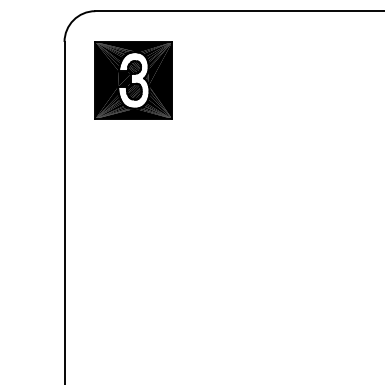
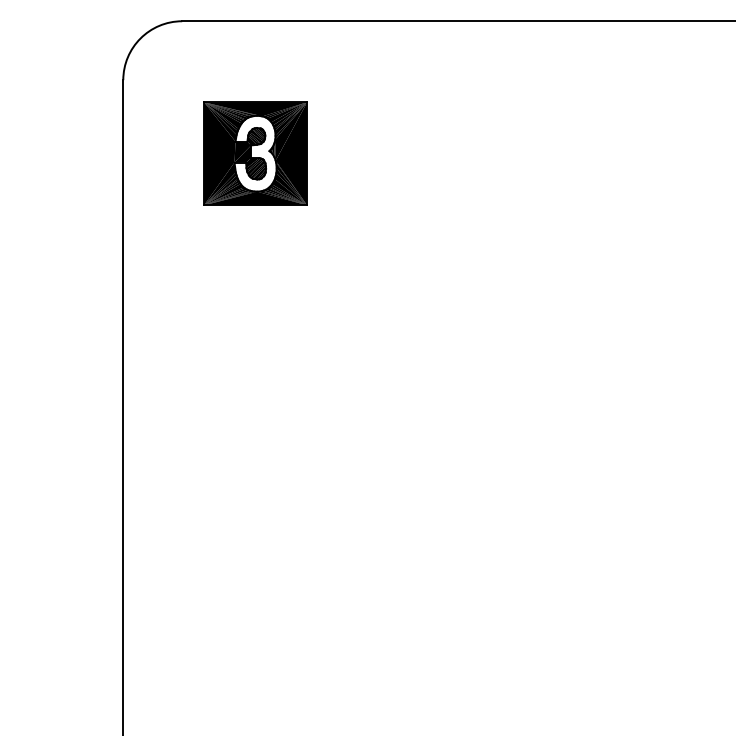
part: (133, 80) -> (255, 153), size x0.7

